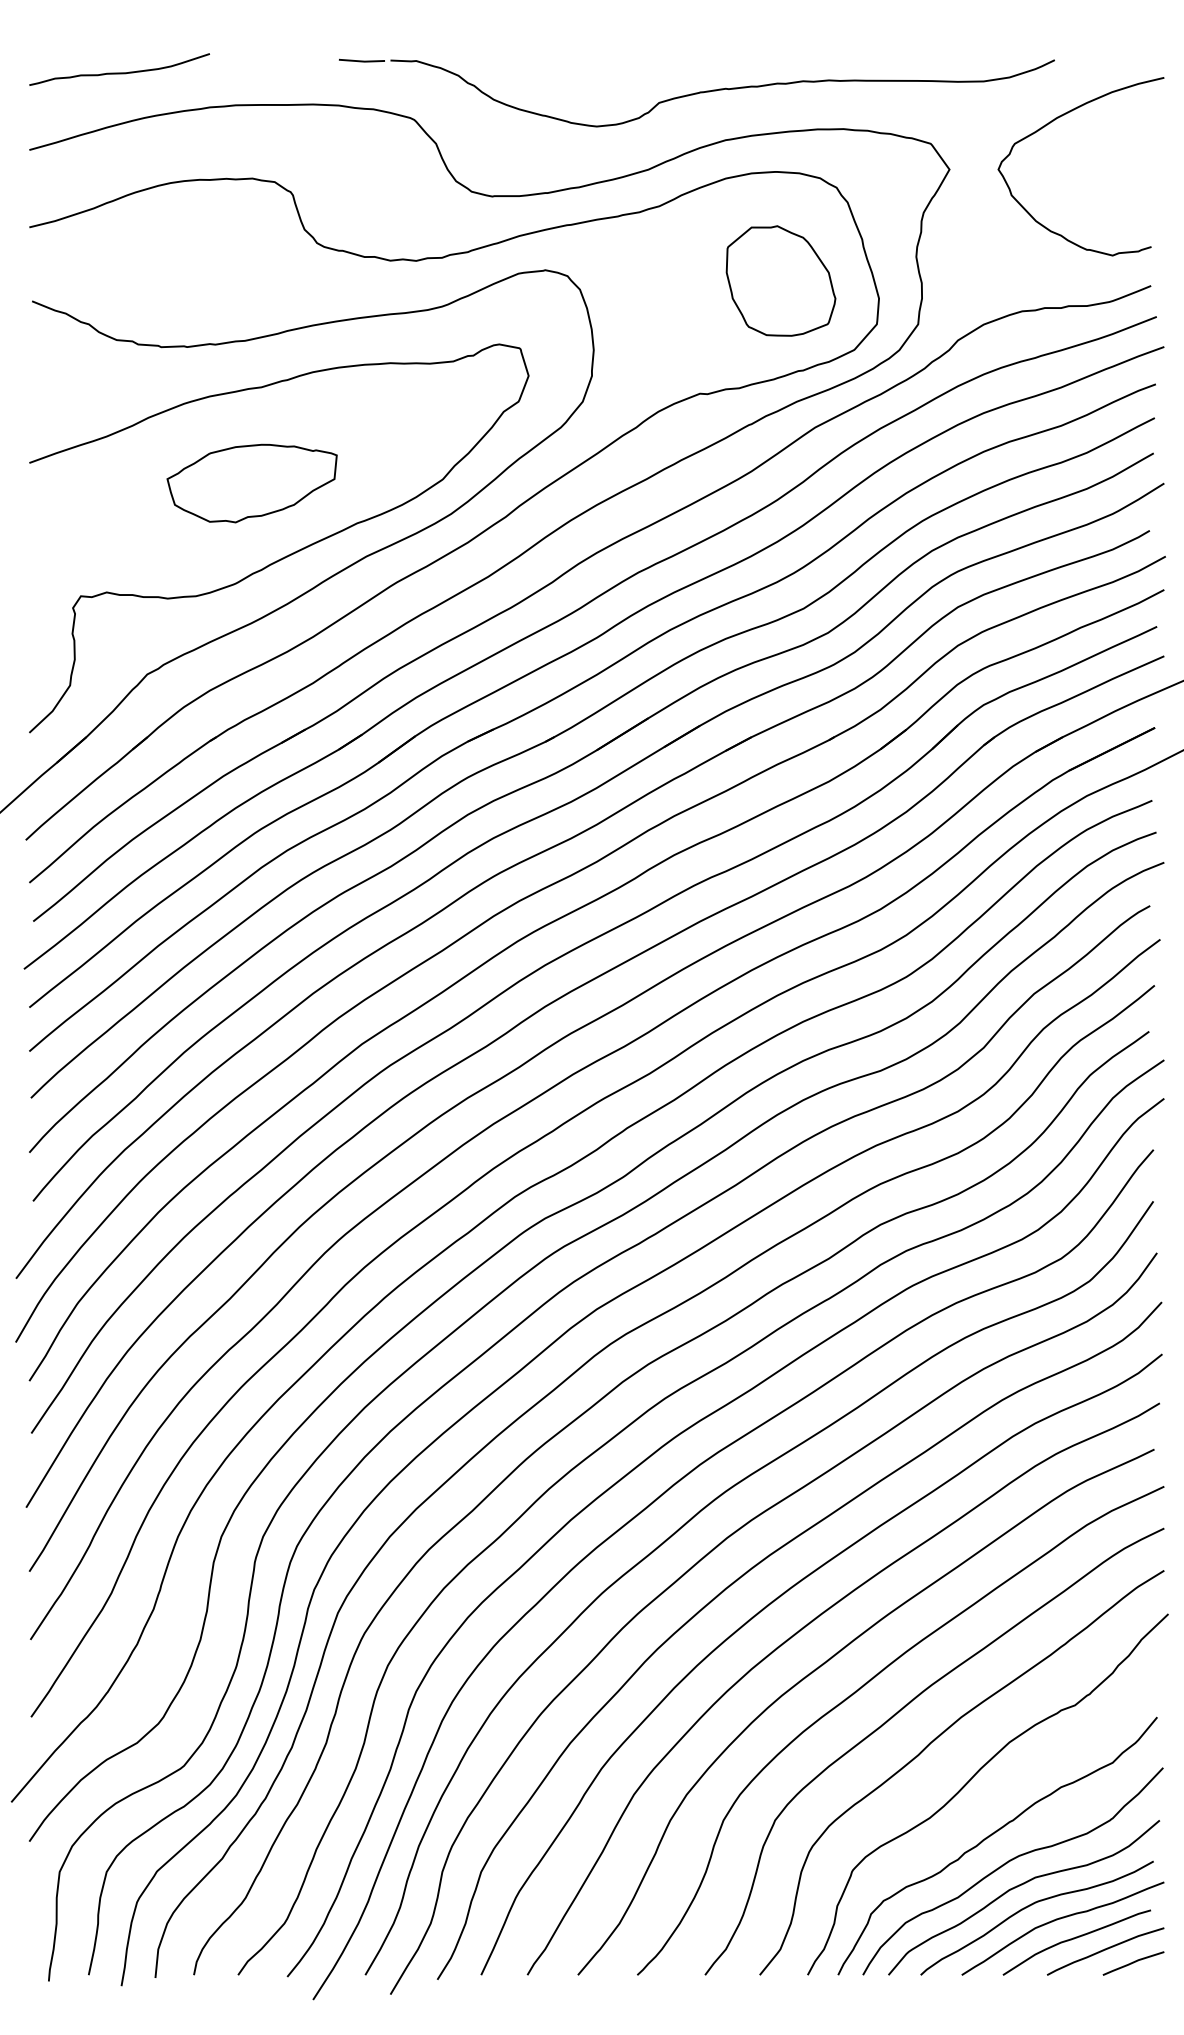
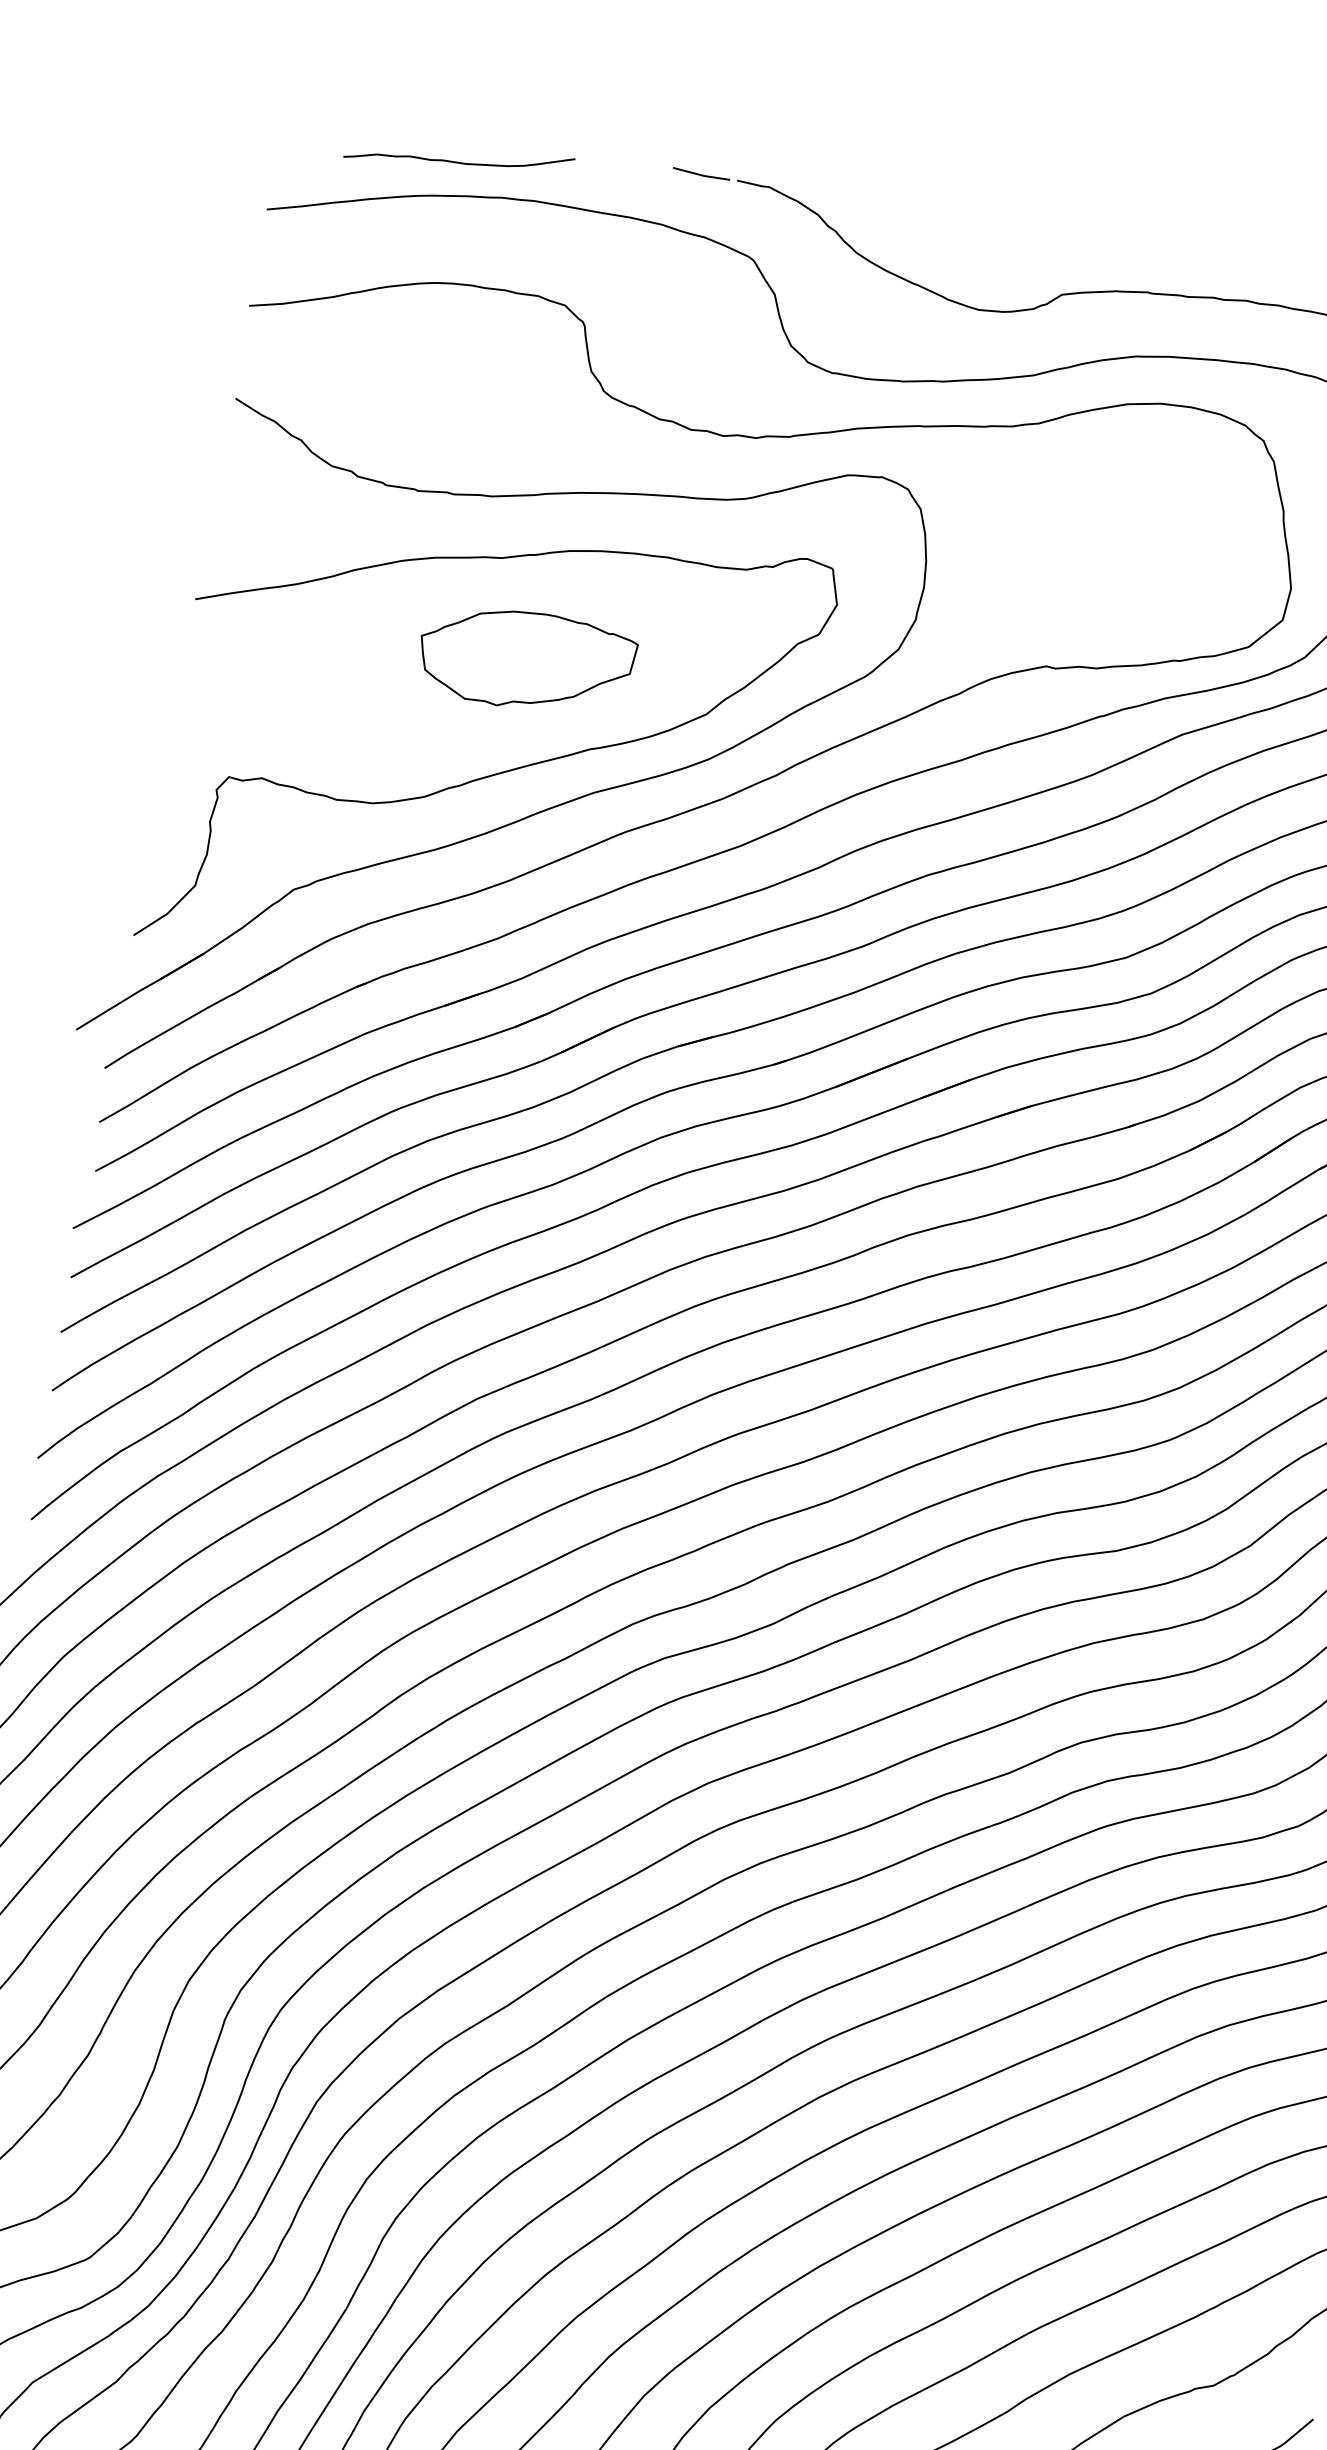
curve: (119, 72) -> (458, 161), moved
part: (780, 280) -> (1172, 543), removed
part: (251, 483) -> (525, 660), moved

